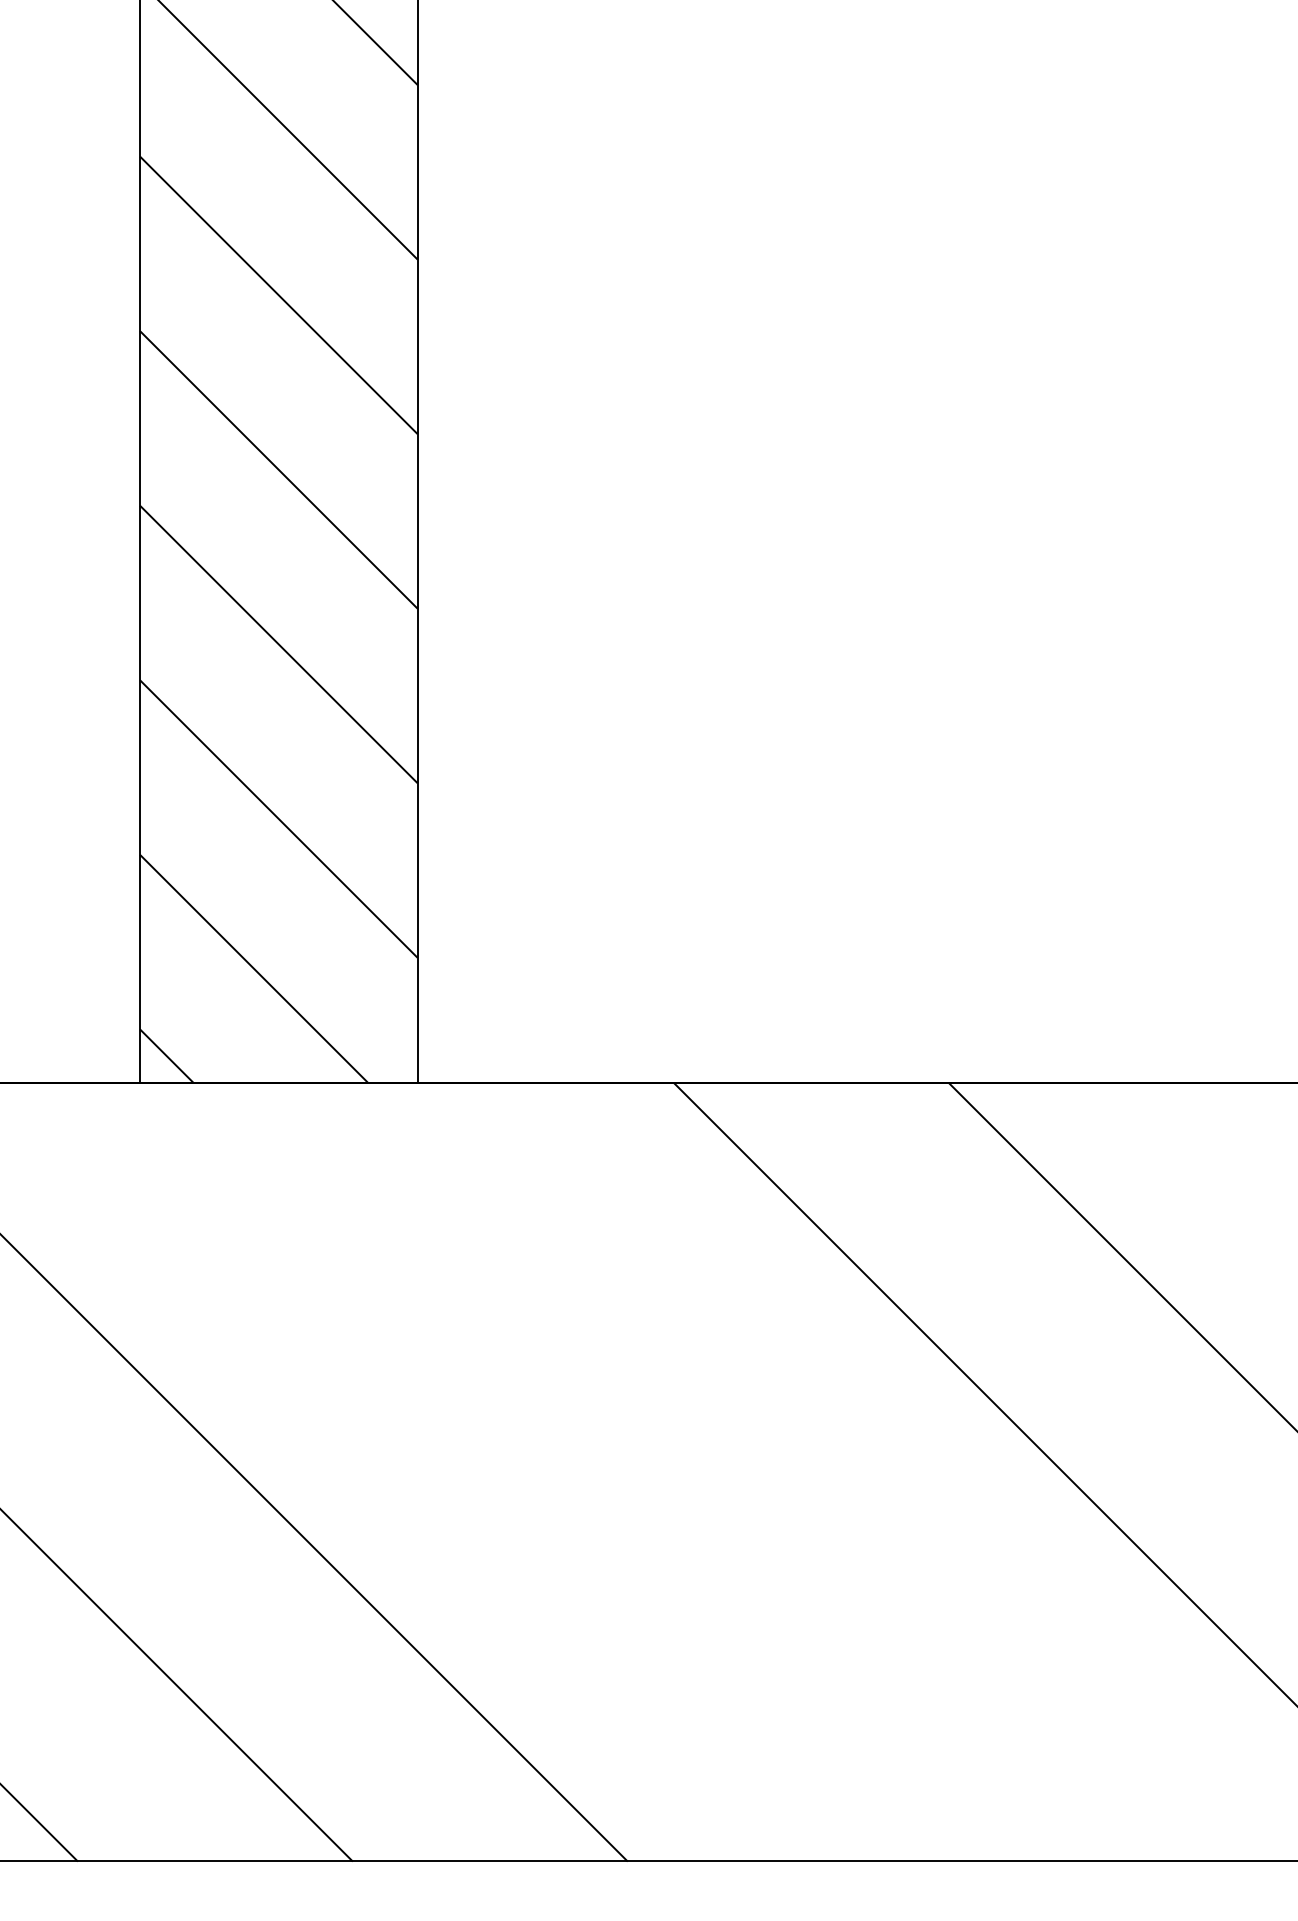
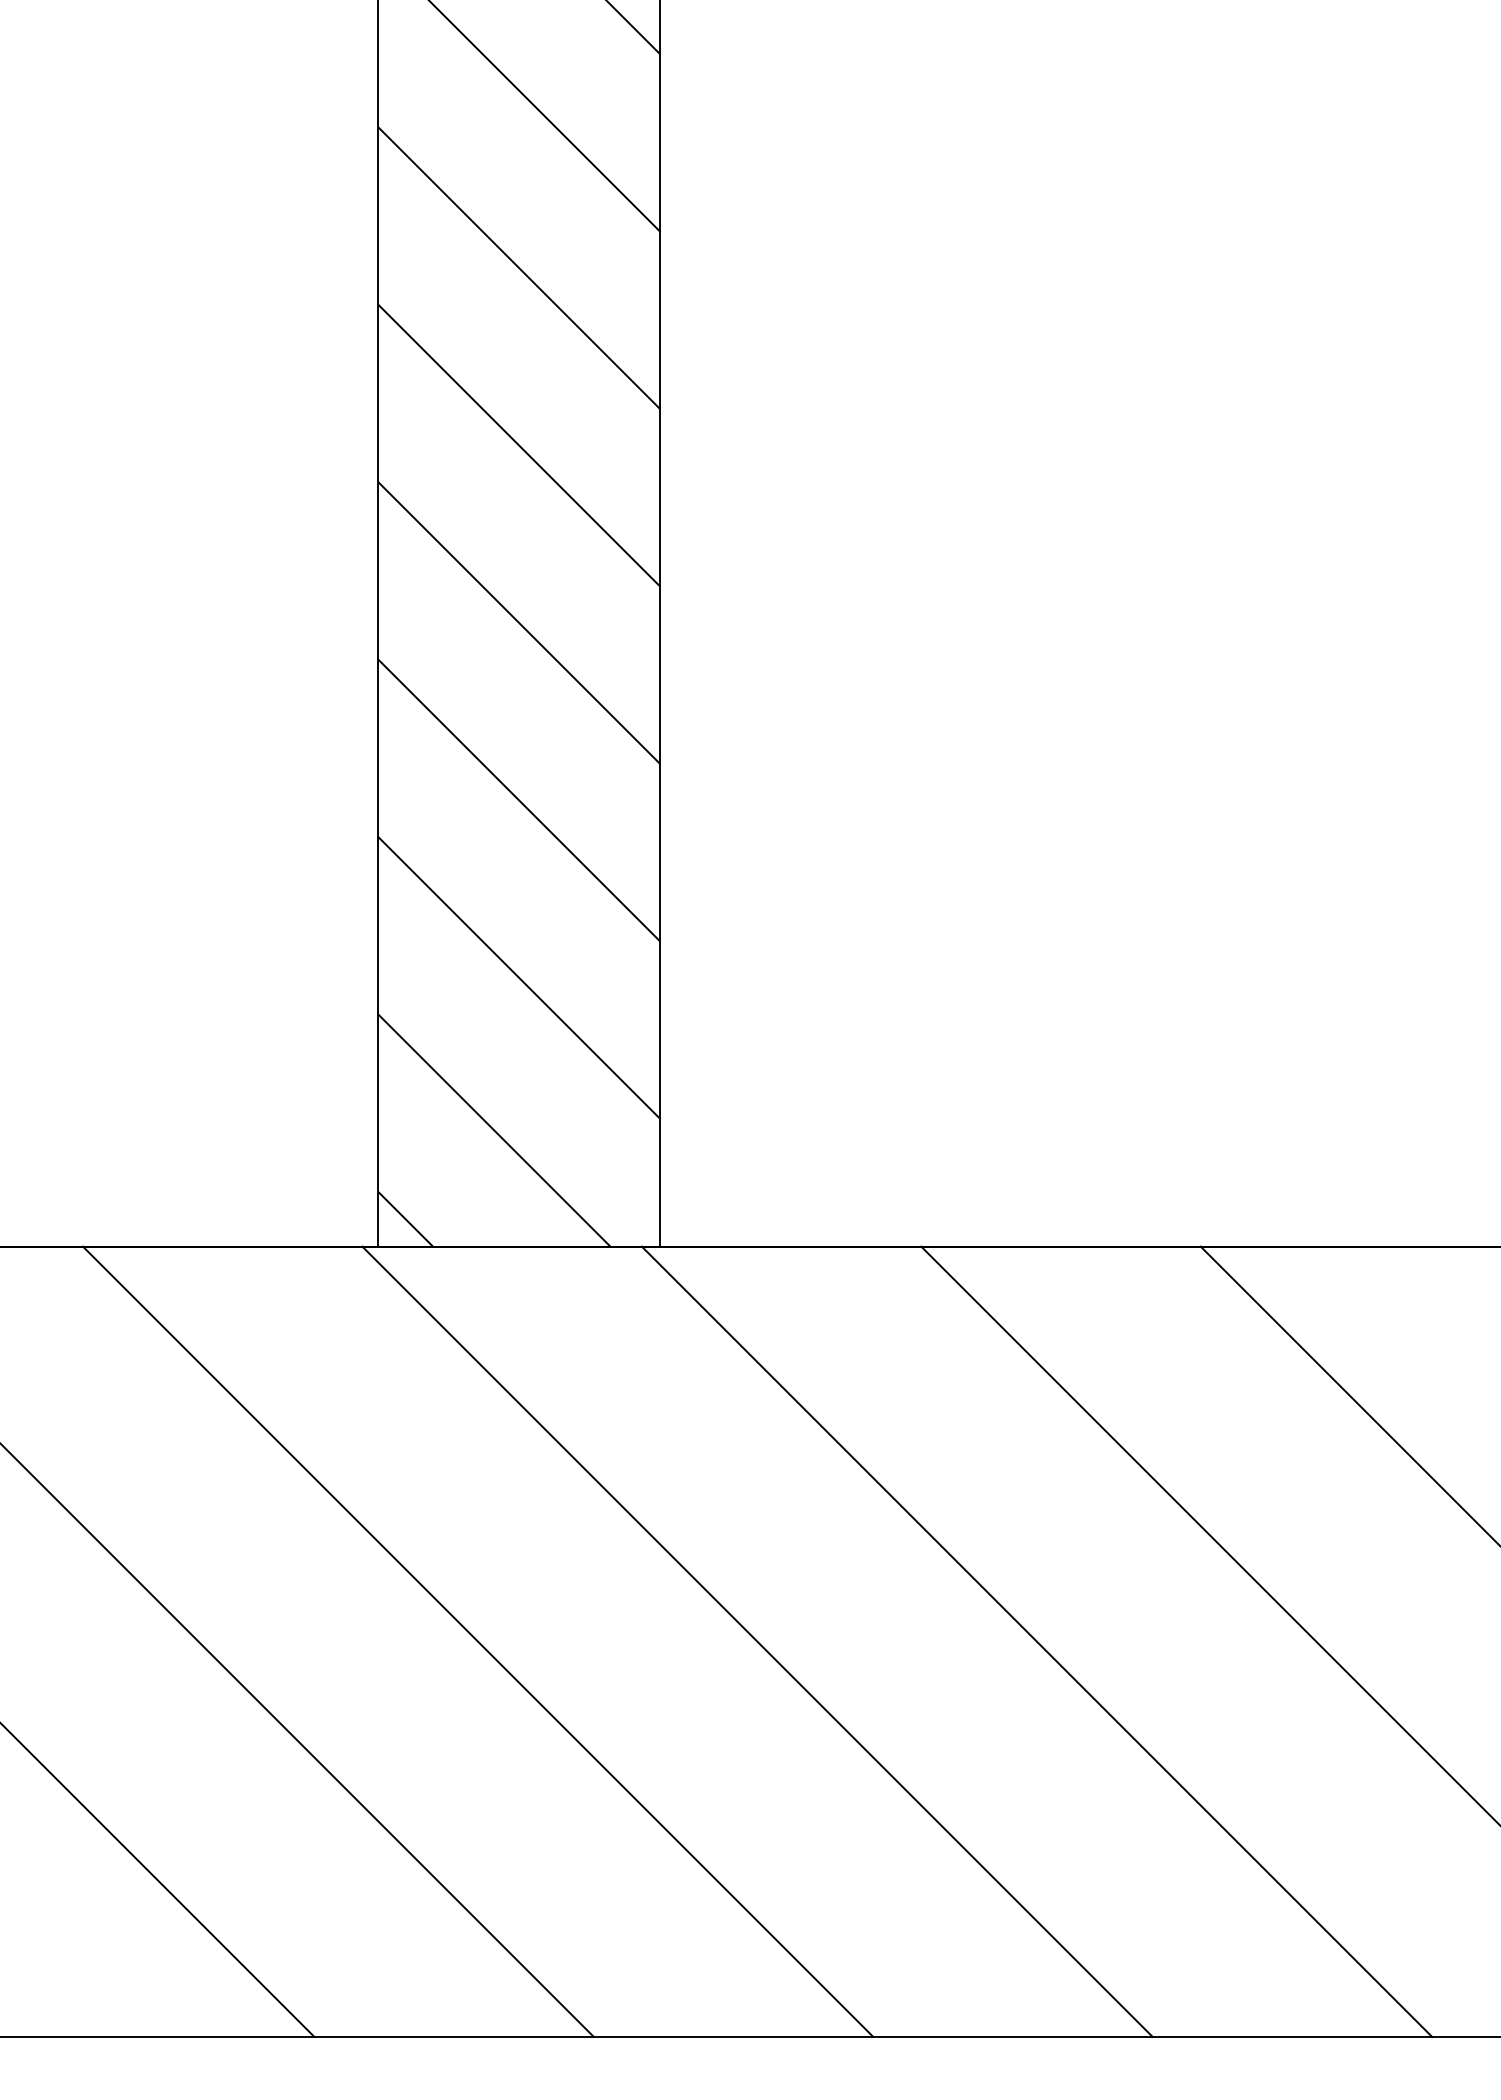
line: (513, 1471) -> (757, 1641), added
line: (787, 1471) -> (1036, 1641), added

